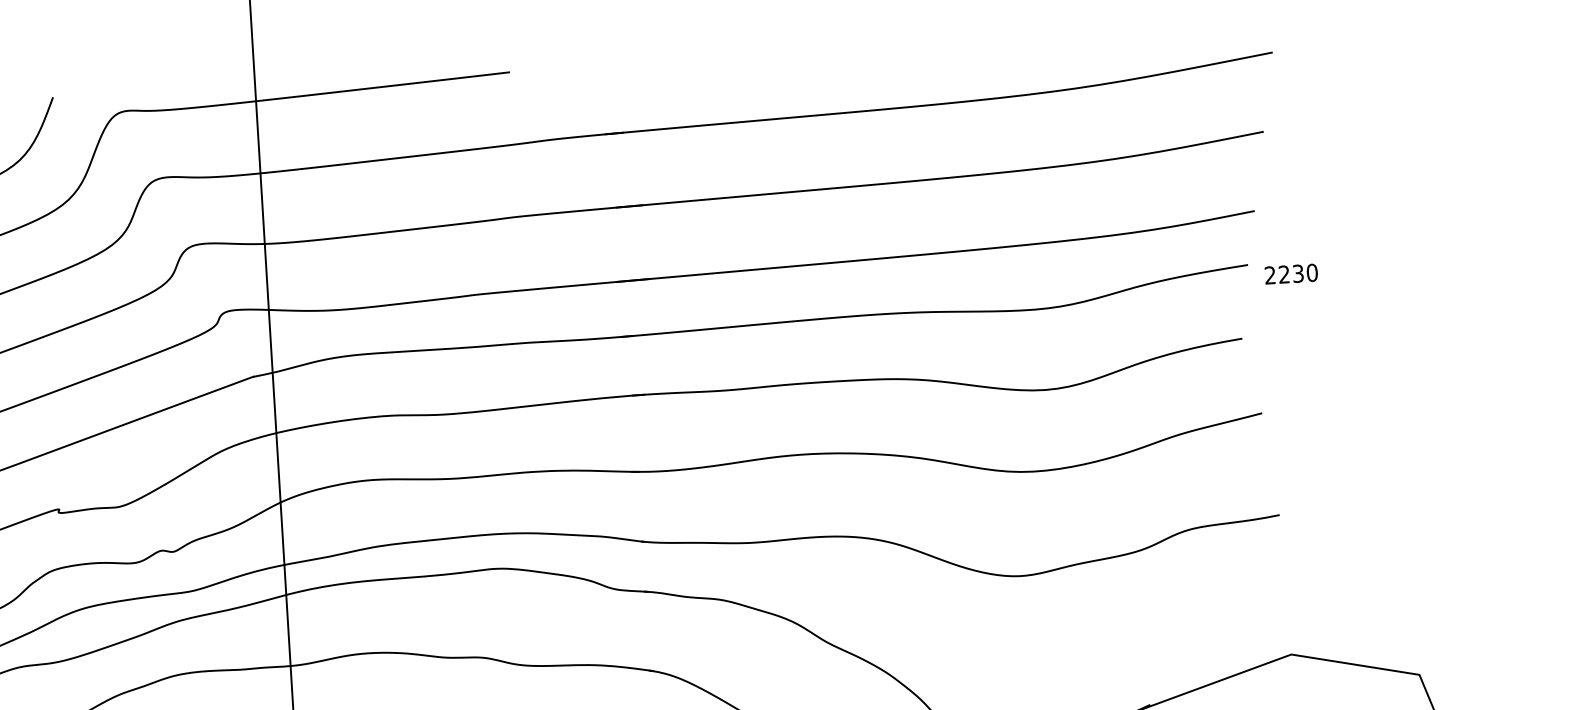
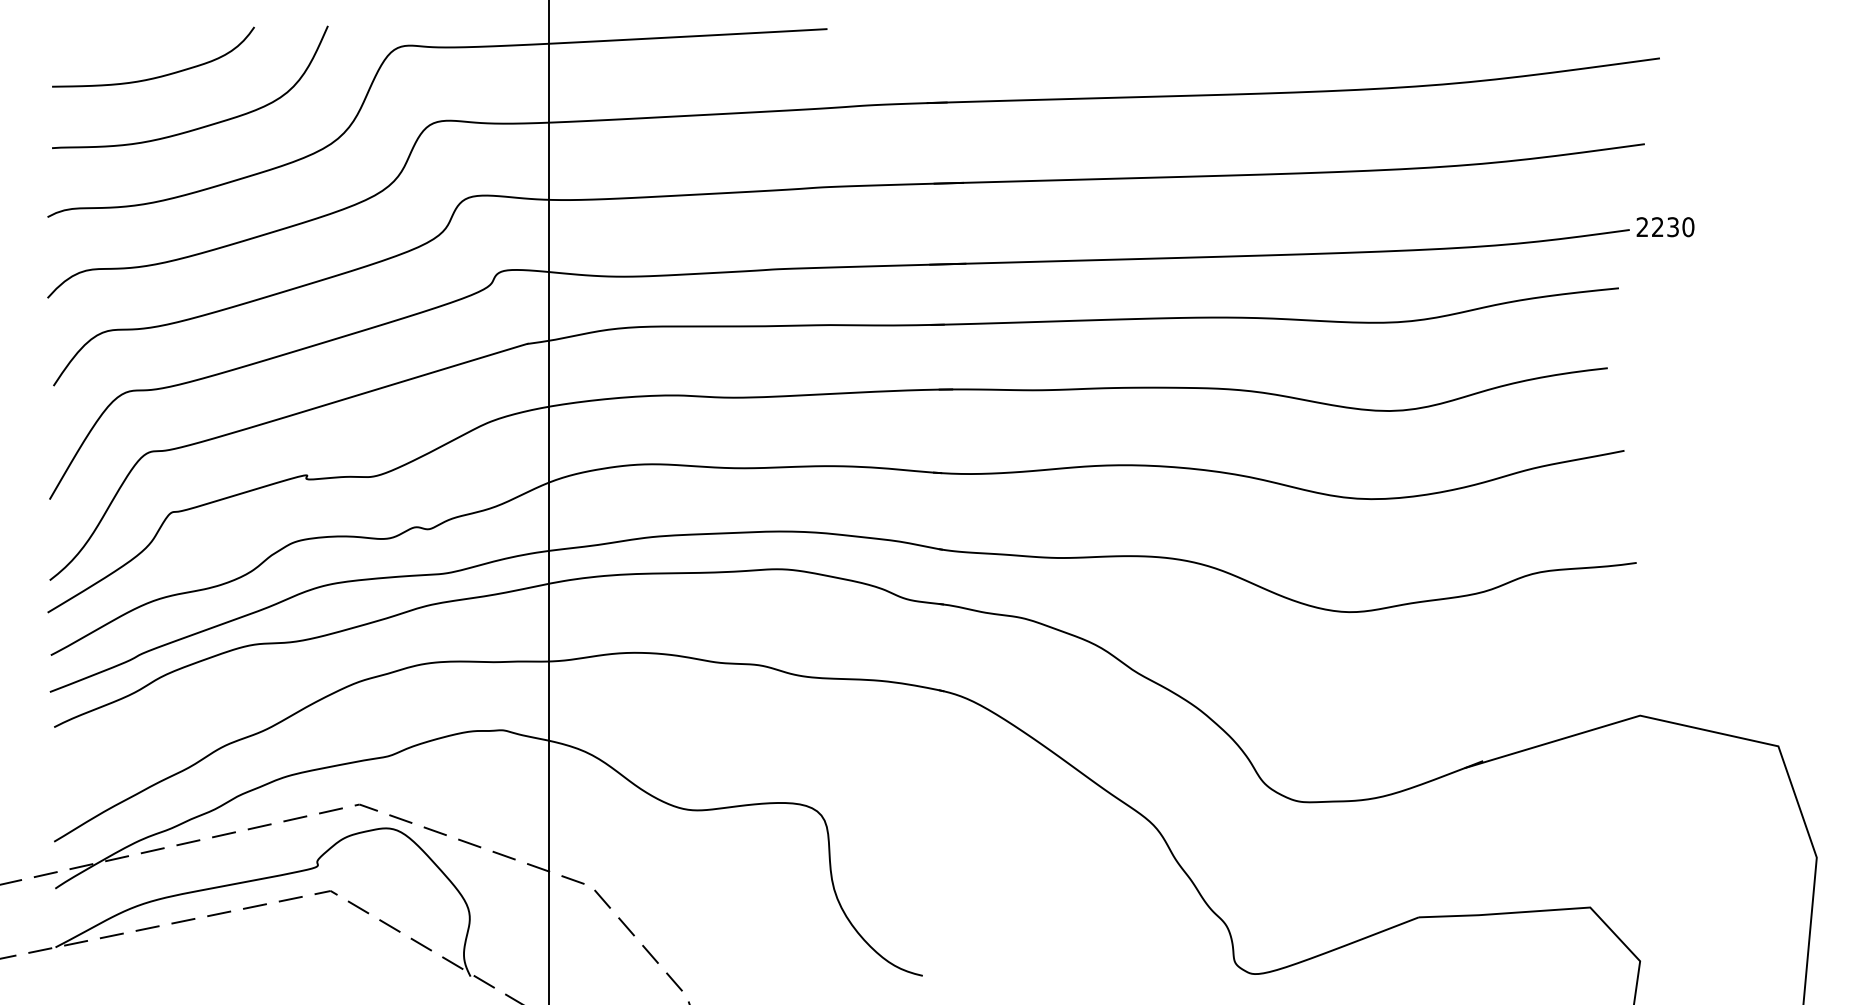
text: (1291, 274) -> (1665, 227), moved

